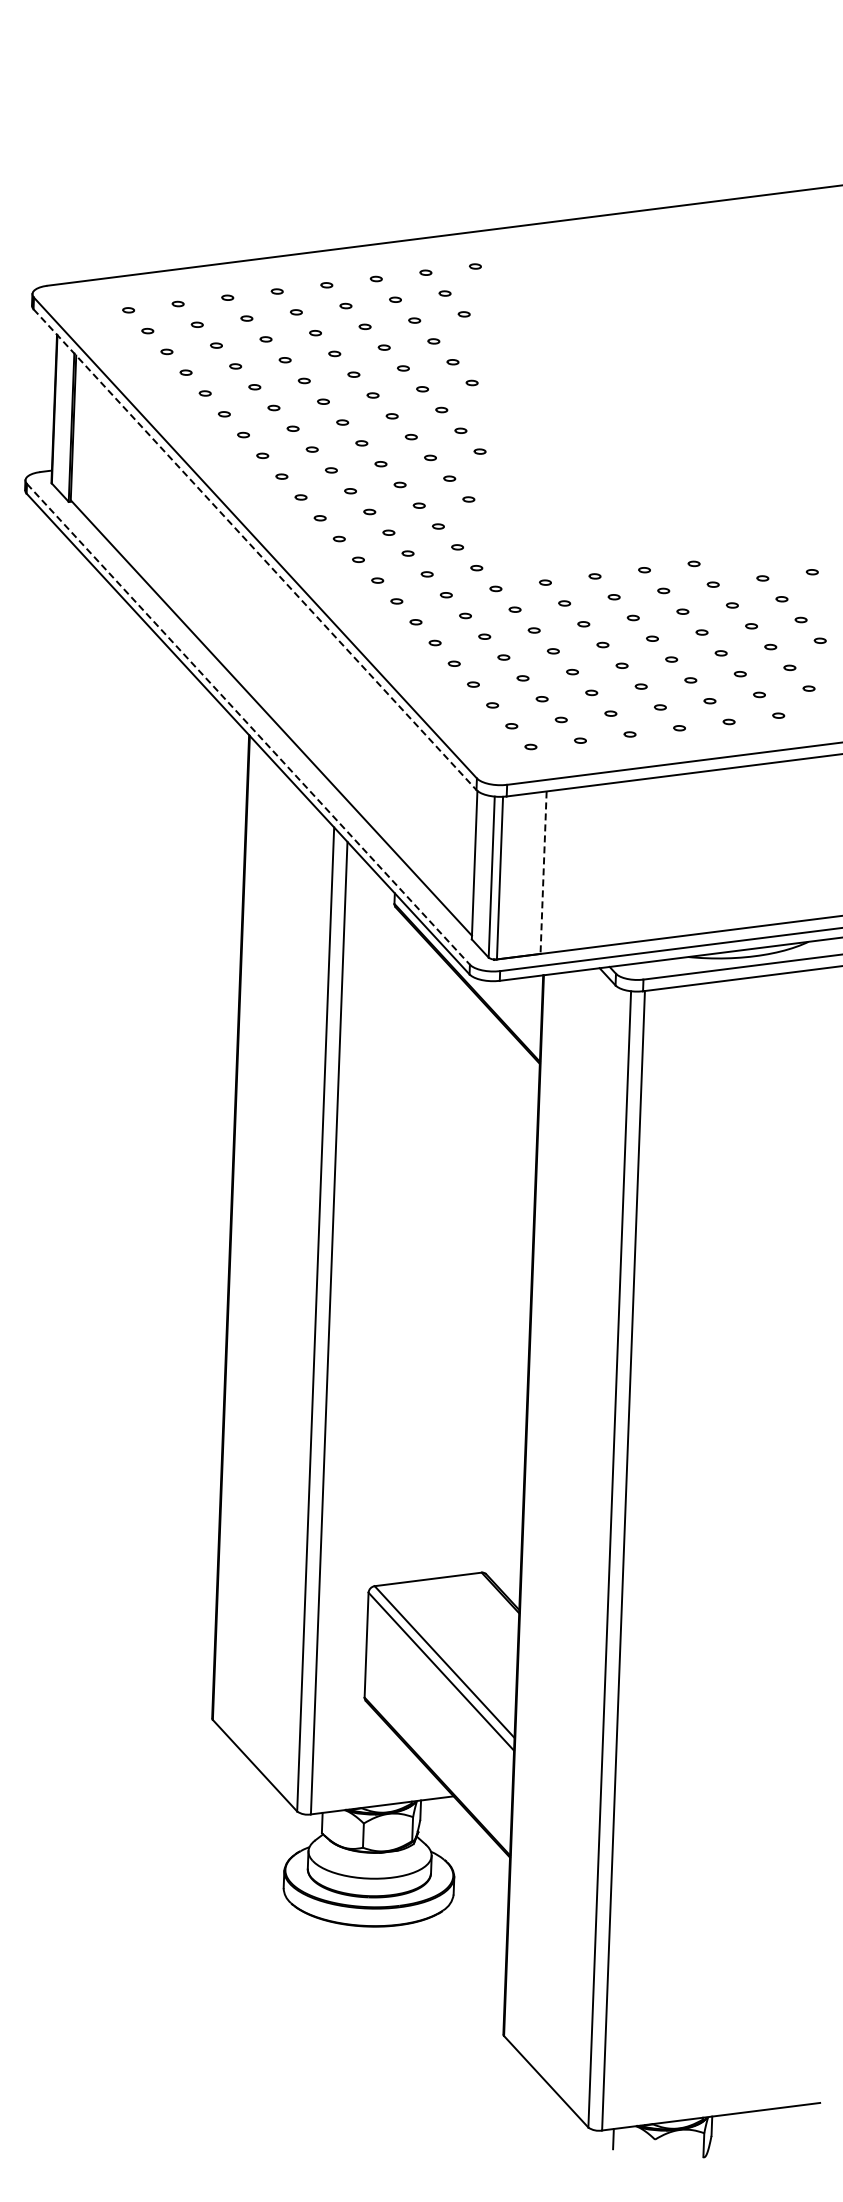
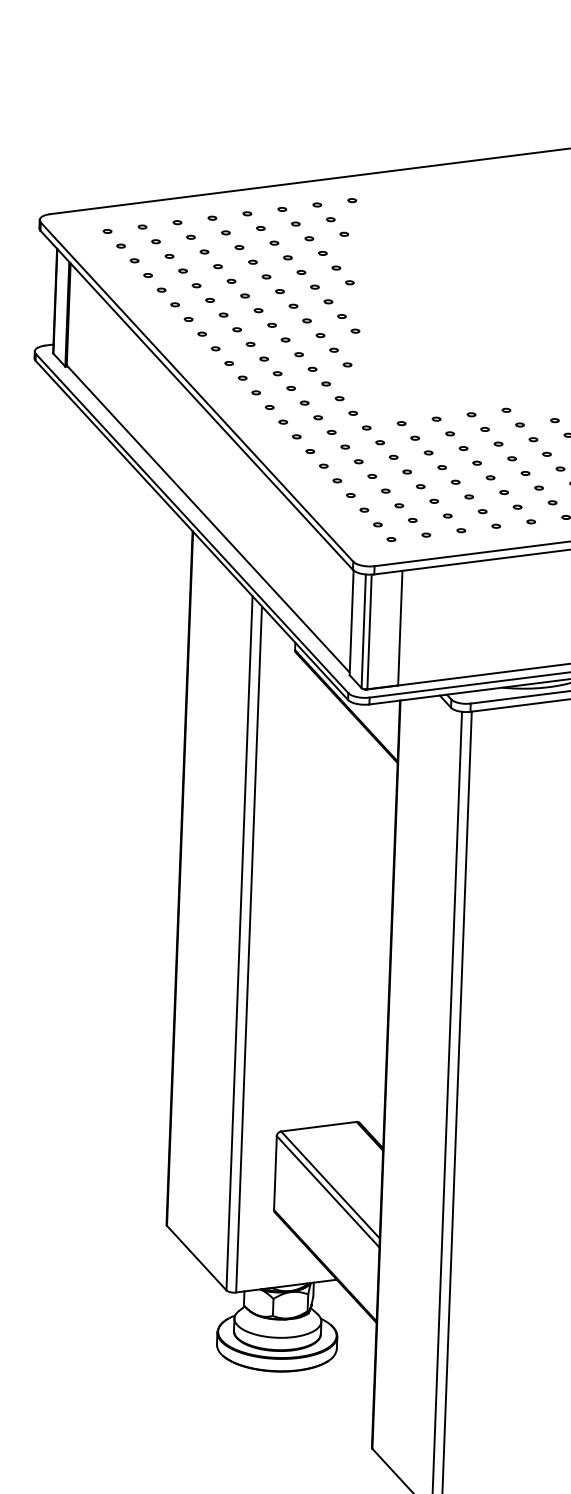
line: (255, 549) -> (197, 400), dashed -> solid
line: (248, 724) -> (192, 523), dashed -> solid
line: (543, 873) -> (400, 628), dashed -> solid

